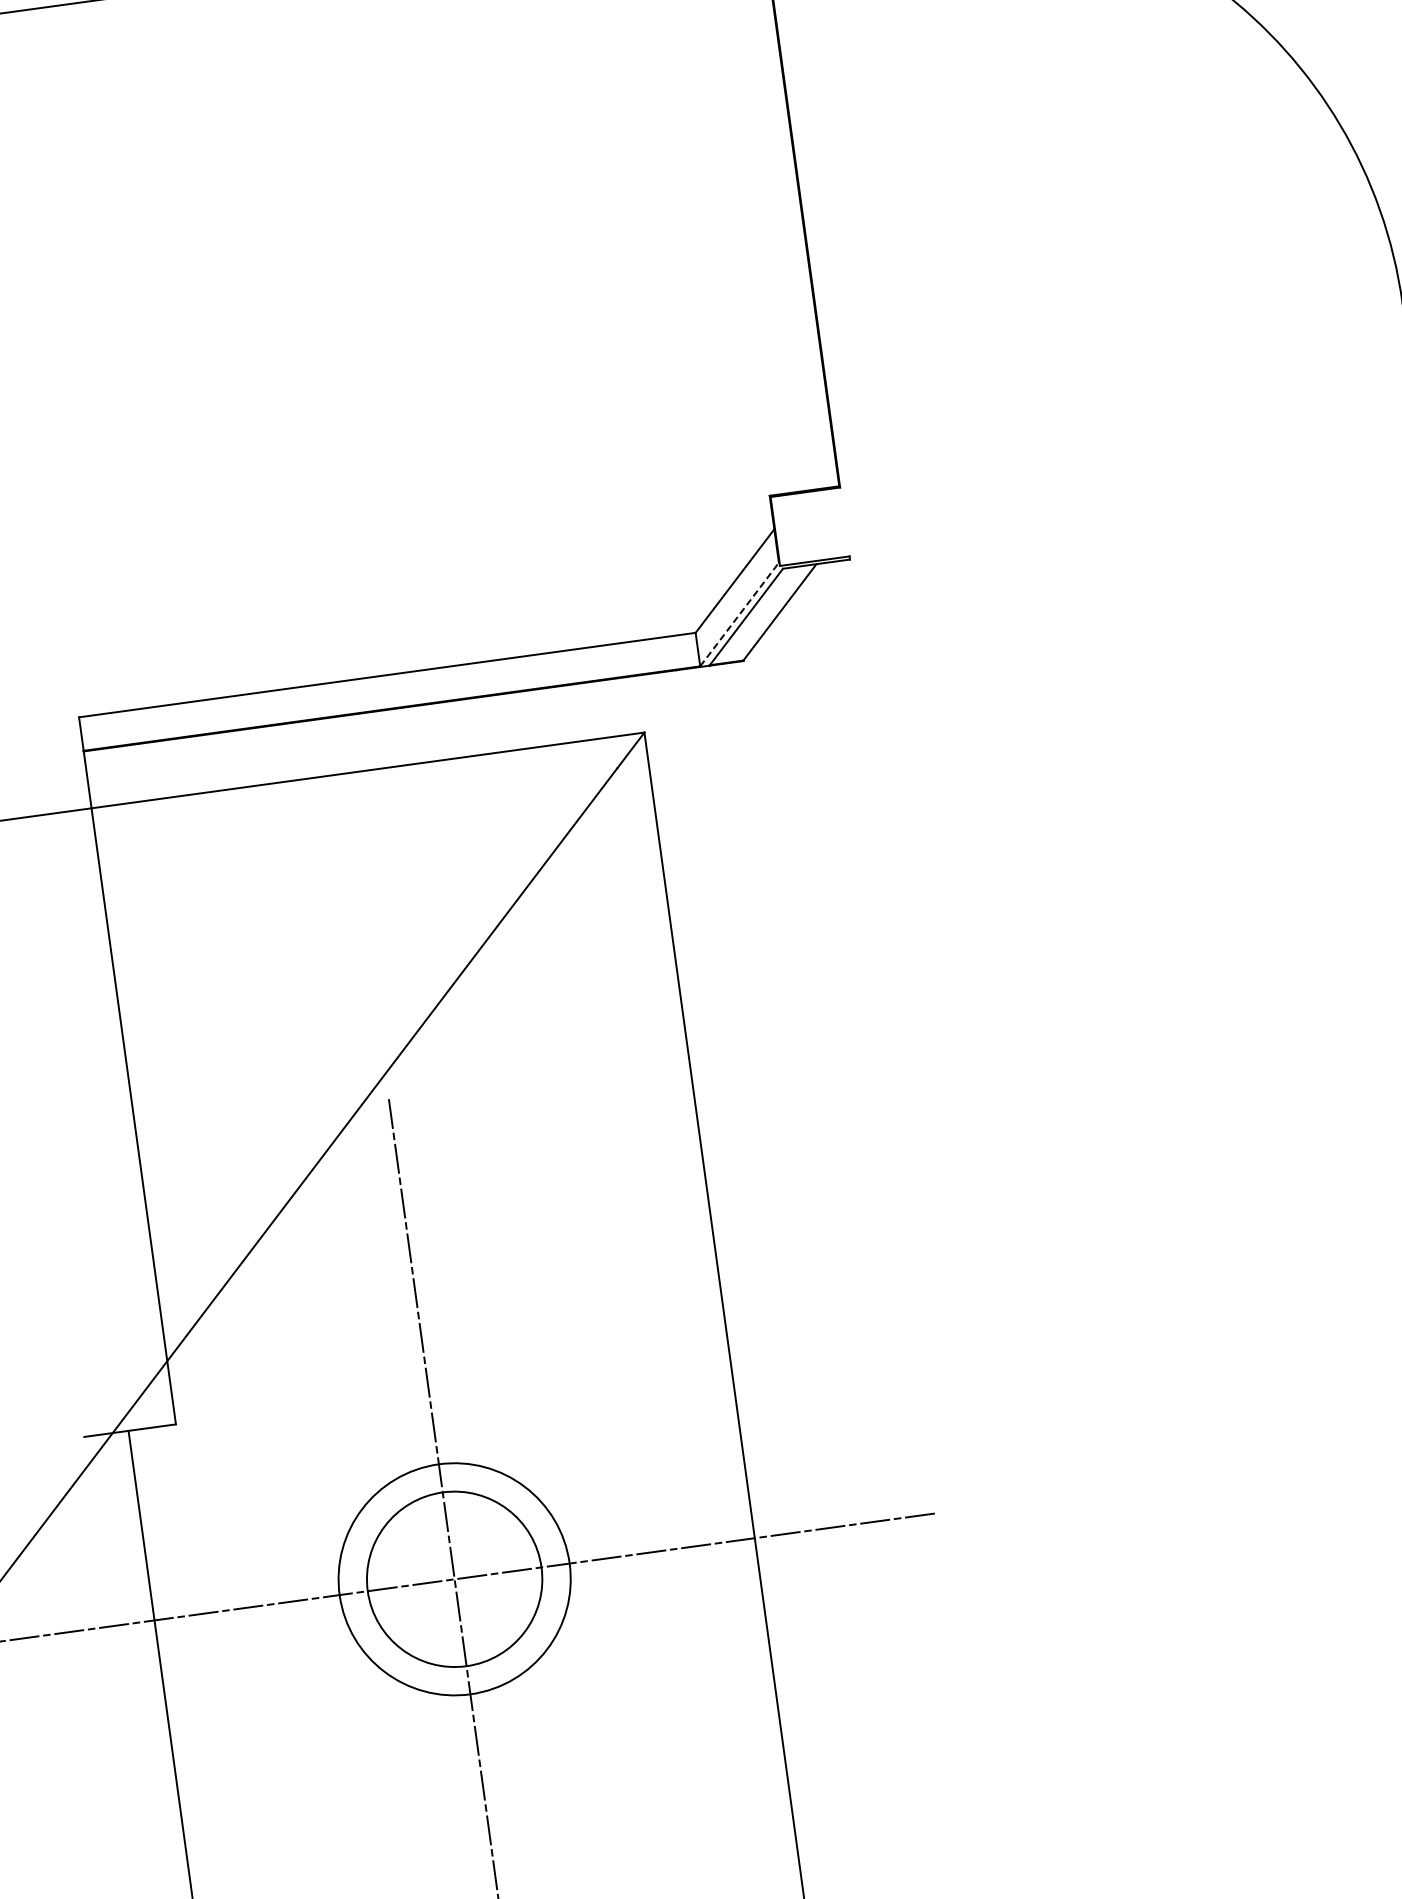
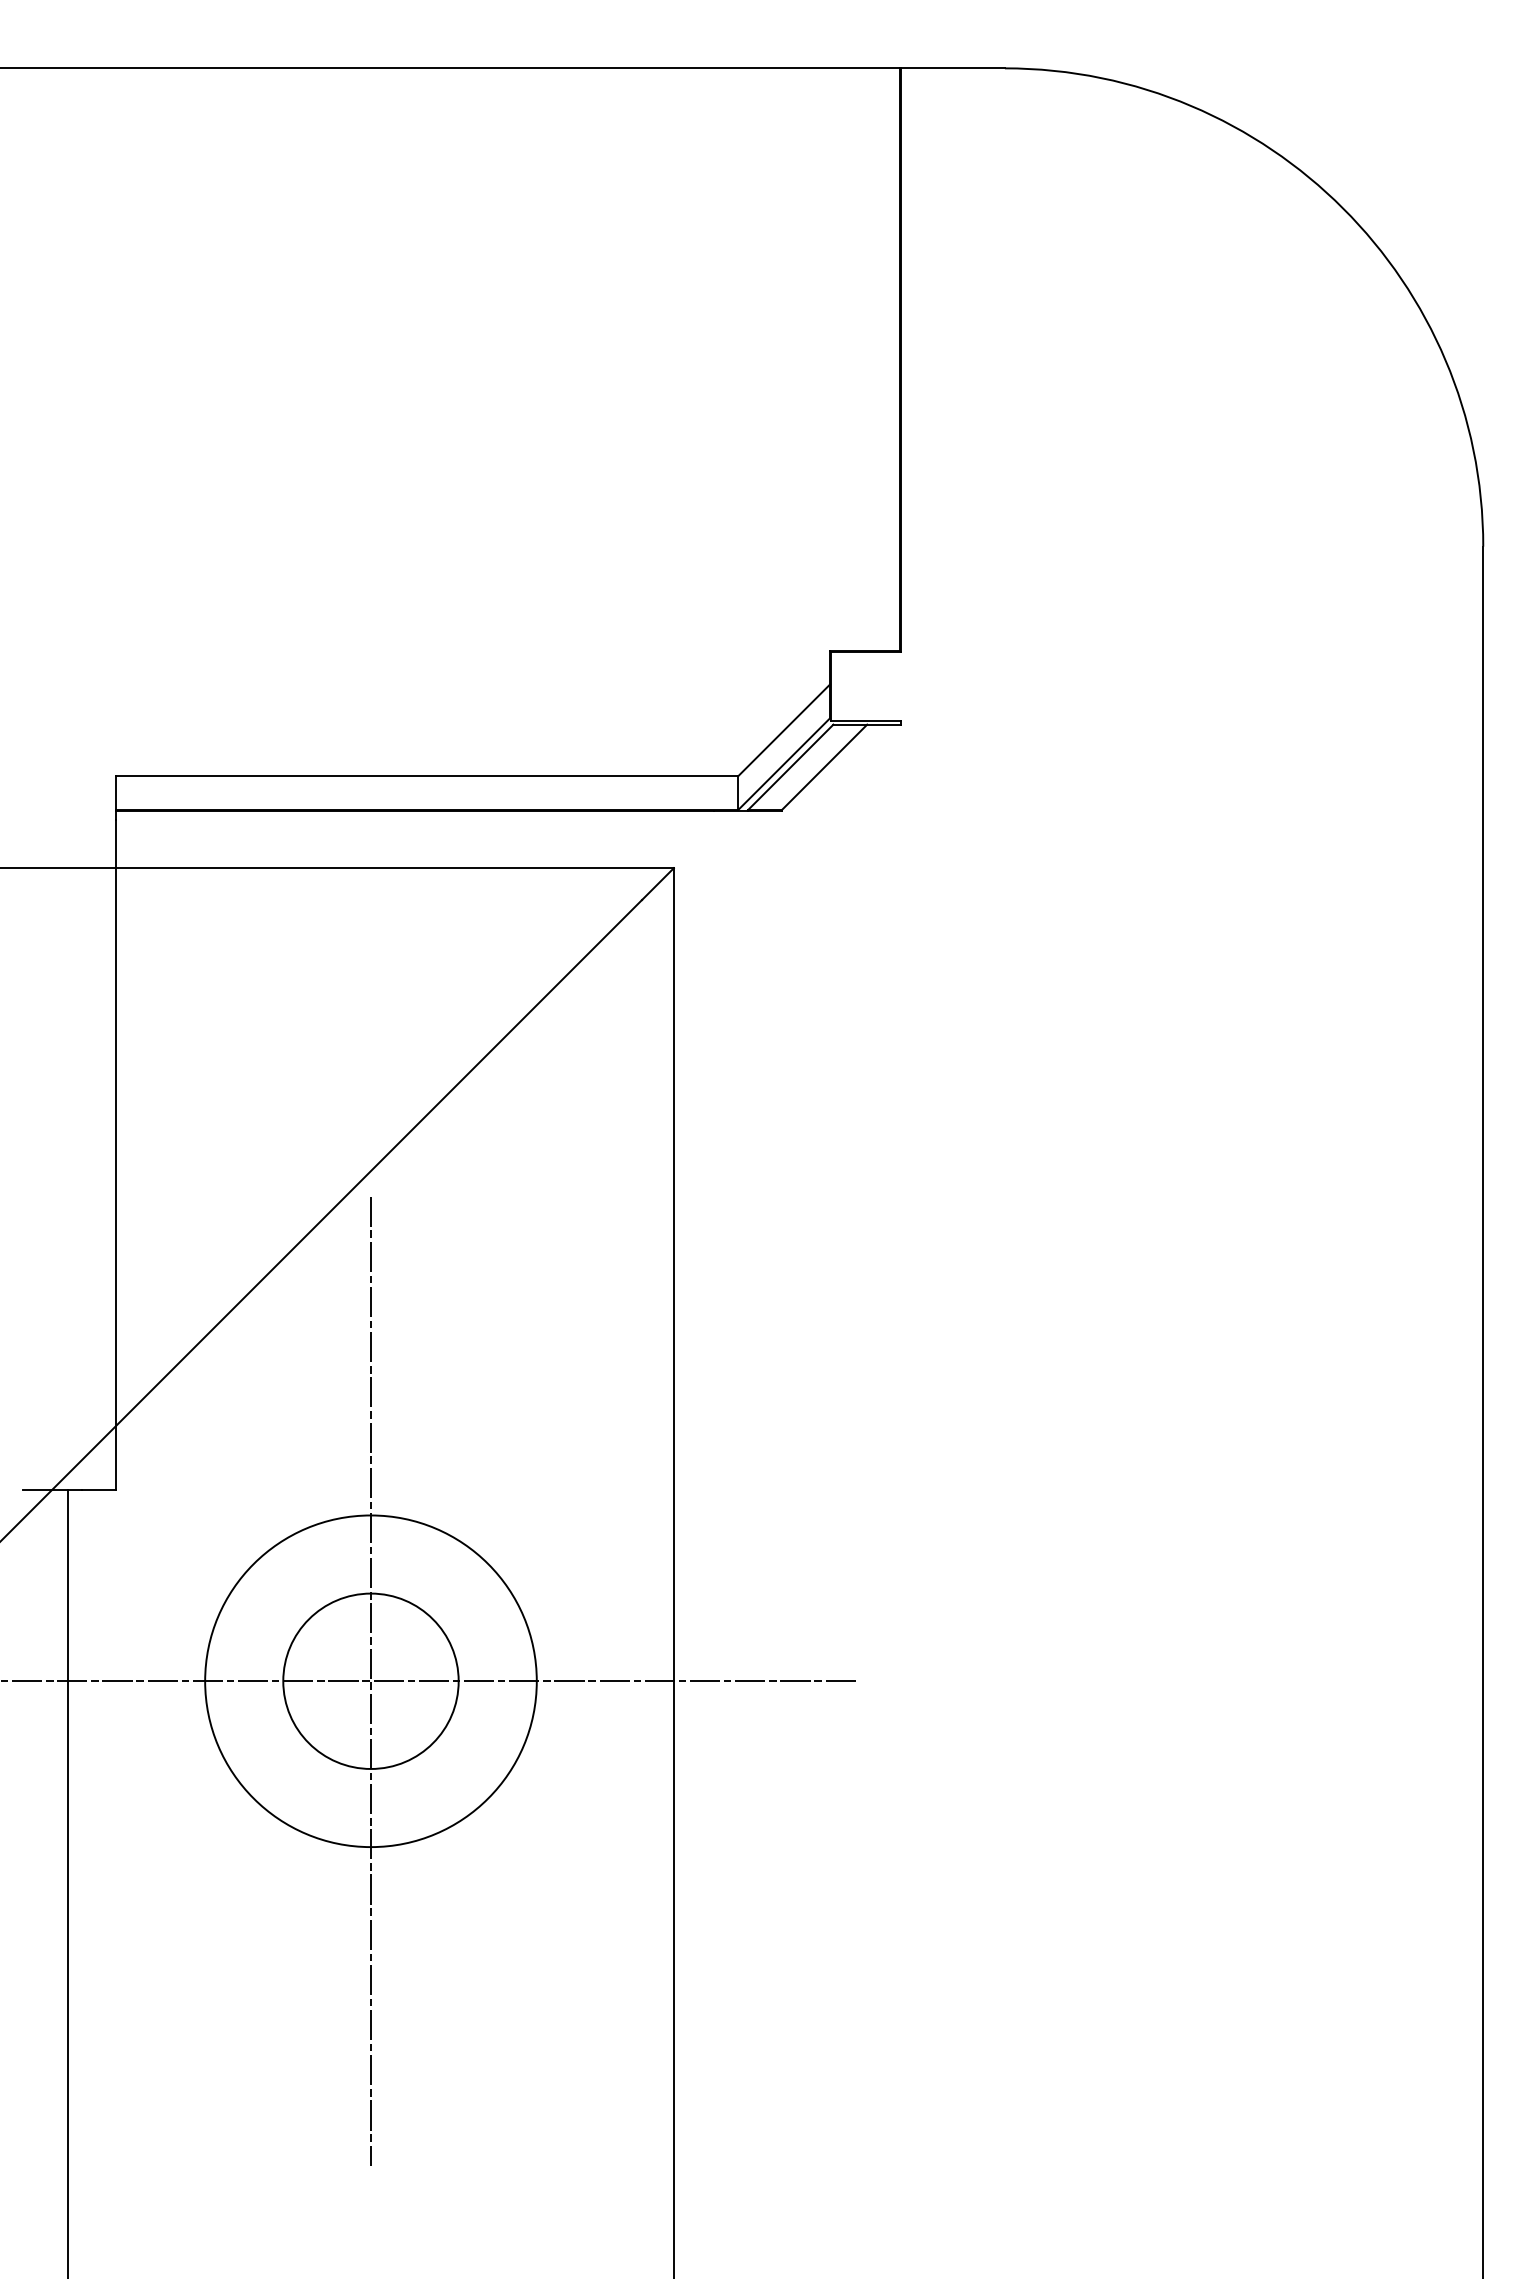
line: (739, 613) -> (784, 763), dashed -> solid
circle: (454, 1579) -> (370, 1681), size x1.43

